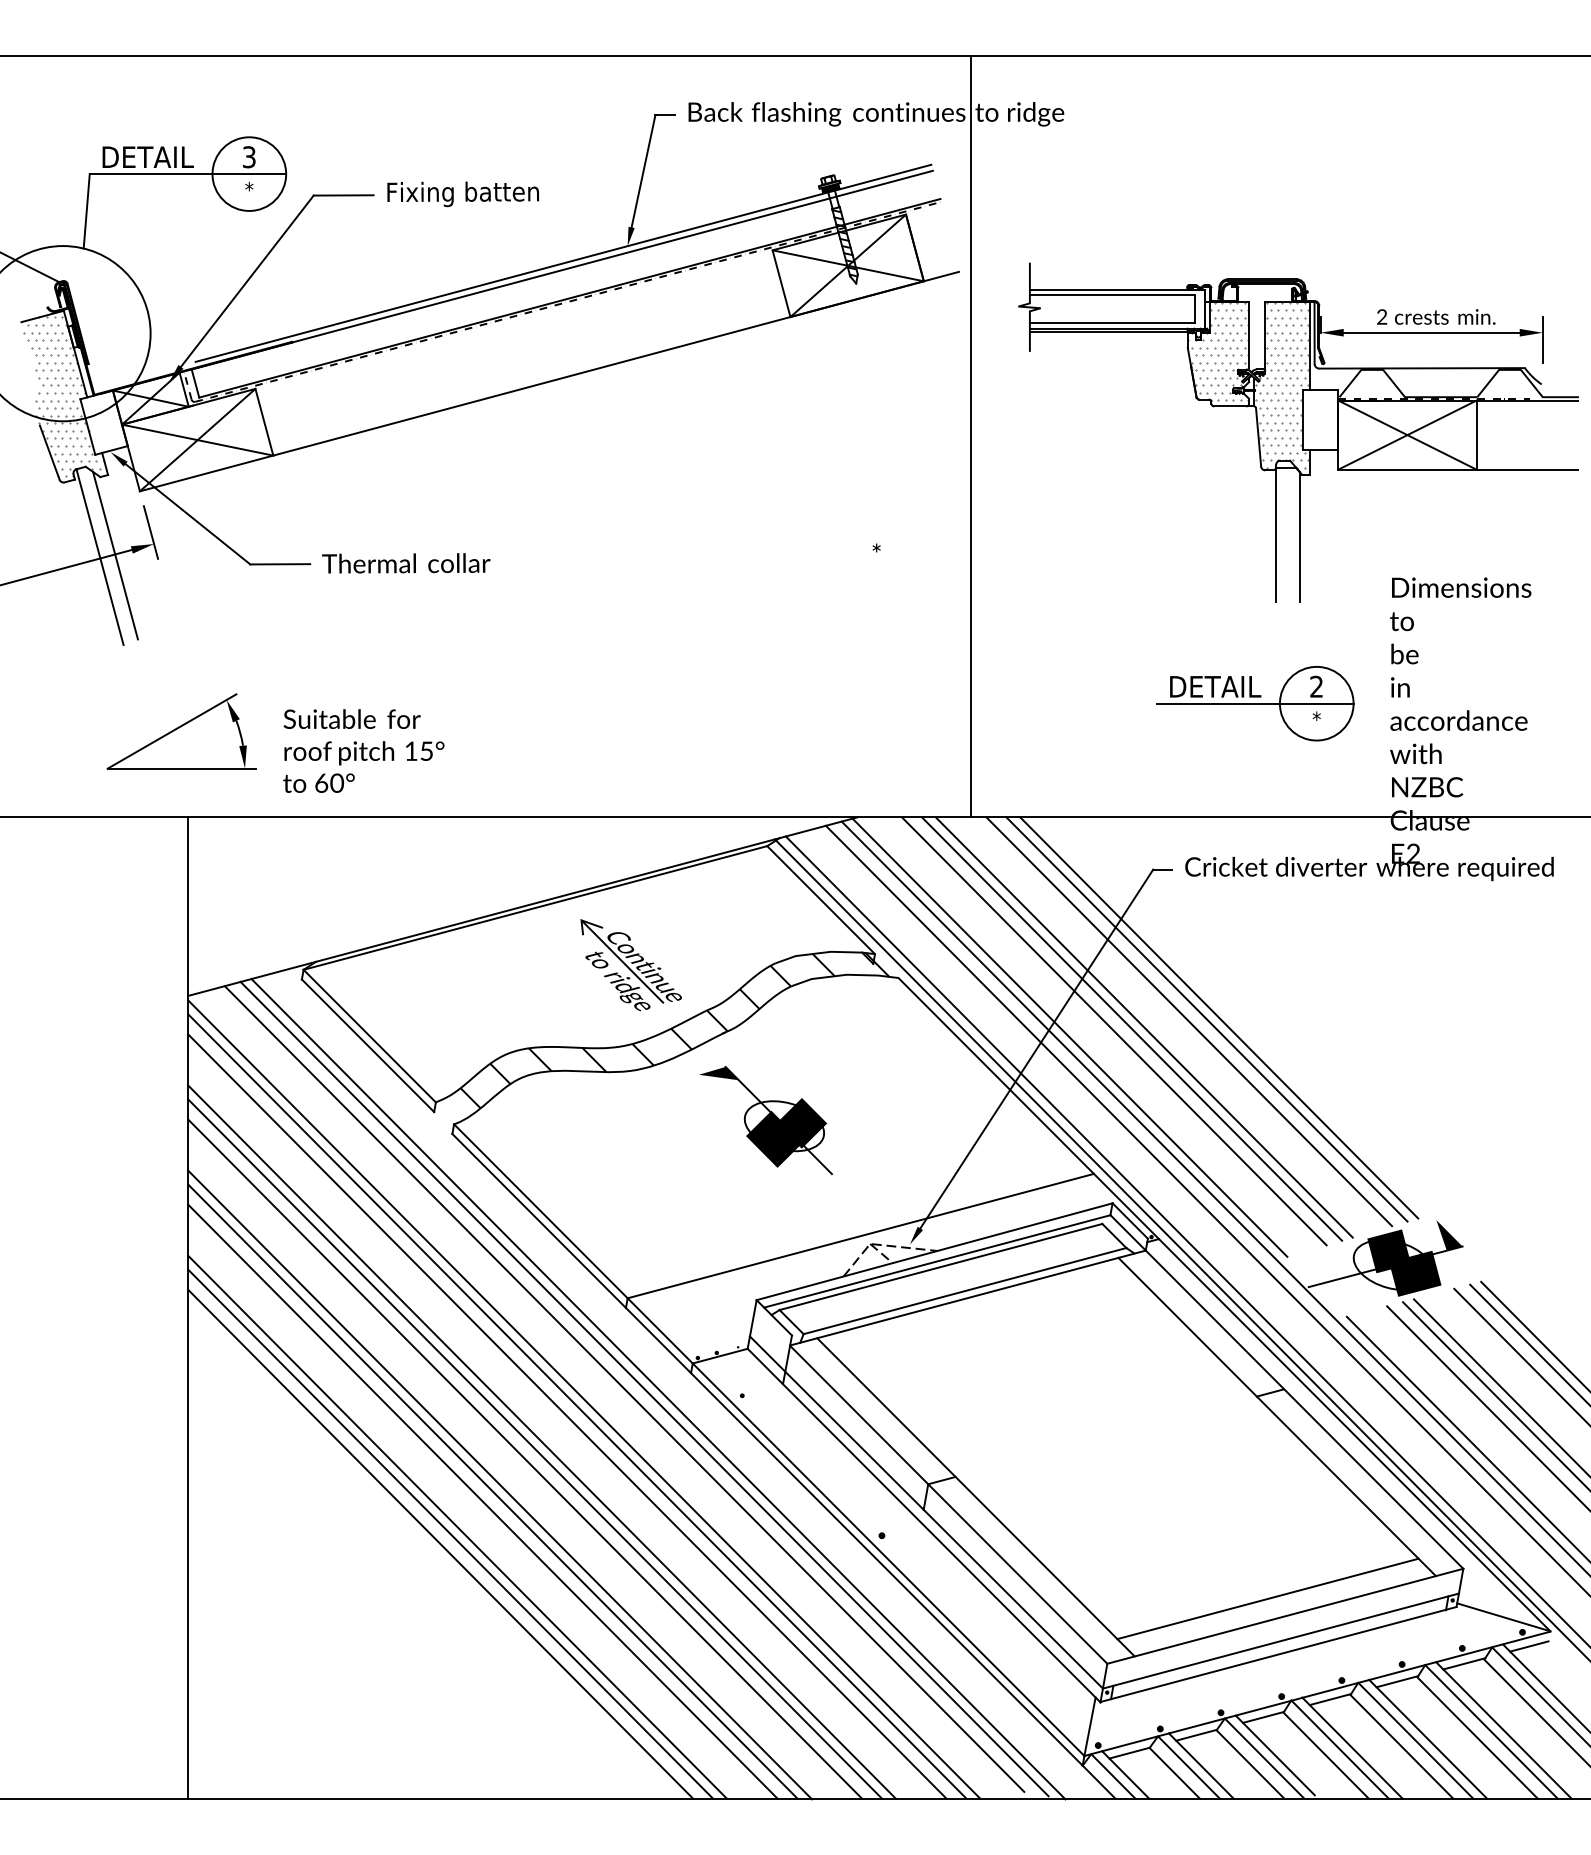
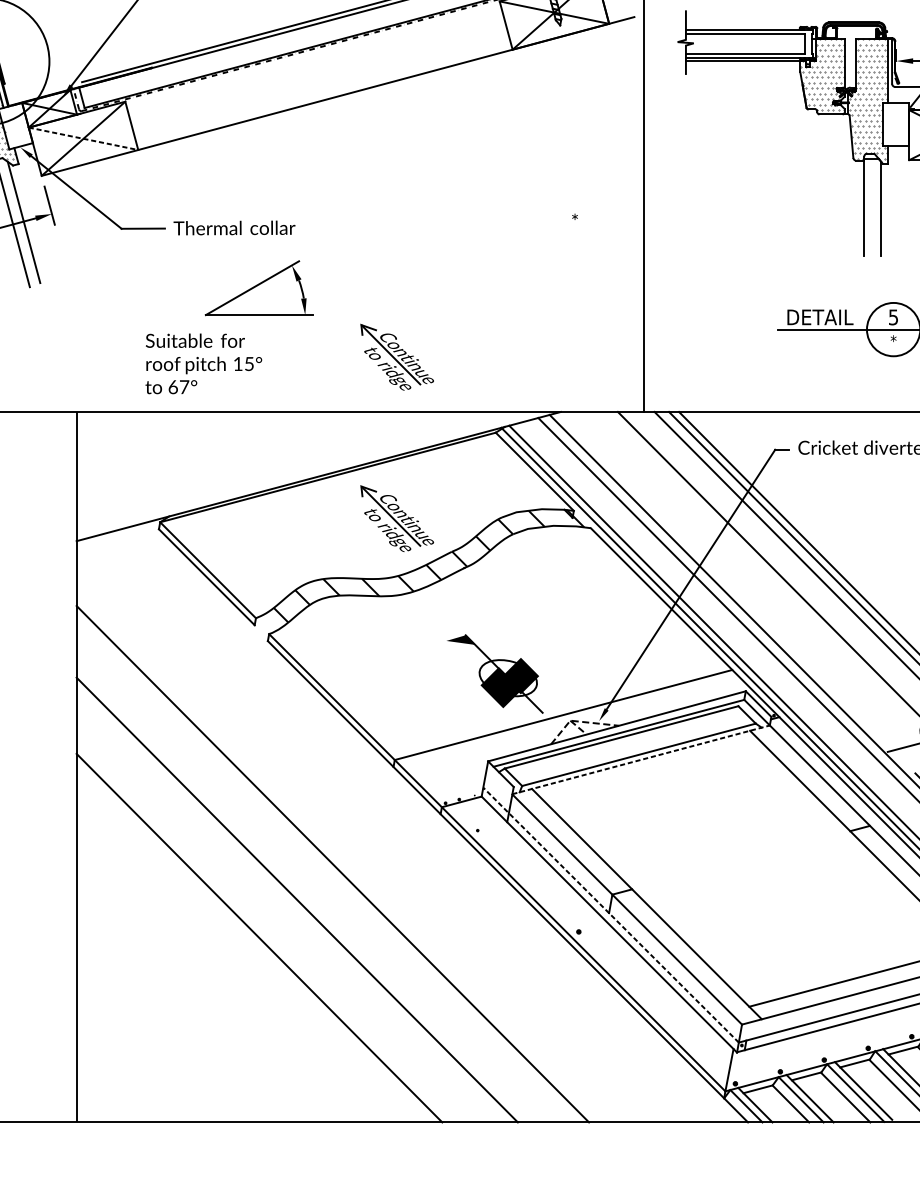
line: (198, 440) -> (84, 139), solid -> dashed
text: (1316, 686) -> (893, 317), 2 -> 5
part: (181, 731) -> (259, 288), moved
part: (630, 742) -> (396, 357), added
text: (337, 782) -> (184, 386), 60° -> 67°
line: (1132, 1028) -> (760, 564), removed
line: (1114, 1031) -> (747, 566), removed
line: (1069, 1037) -> (714, 571), removed
part: (765, 1120) -> (494, 674), moved
line: (967, 1298) -> (640, 760), solid -> dashed
line: (624, 1388) -> (392, 825), removed
line: (644, 1388) -> (406, 825), removed
line: (658, 1389) -> (417, 826), removed
line: (584, 1399) -> (363, 833), removed
line: (577, 1406) -> (358, 838), removed
line: (567, 1416) -> (351, 845), removed
line: (535, 1448) -> (328, 868), removed
line: (525, 1458) -> (320, 876), removed
line: (500, 1484) -> (302, 894), removed
line: (482, 1501) -> (289, 907), removed
line: (926, 1512) -> (611, 915), solid -> dashed
line: (457, 1526) -> (271, 925), removed
line: (450, 1533) -> (266, 930), removed

